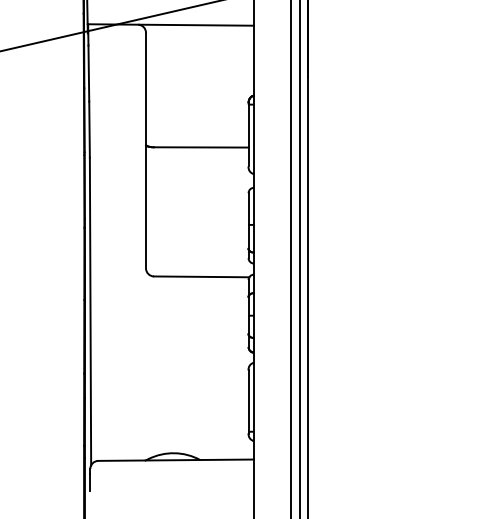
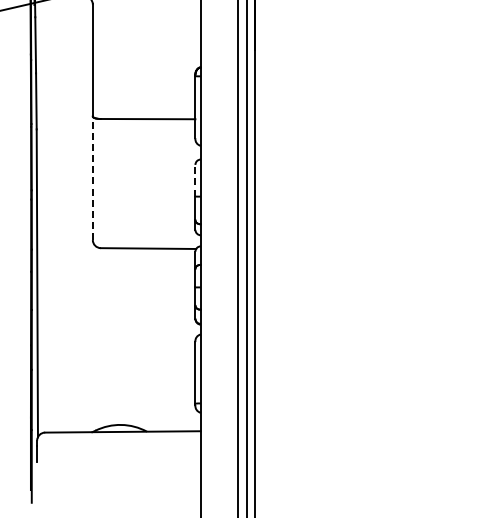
line: (146, 206) -> (93, 178), solid -> dashed
line: (248, 209) -> (195, 181), solid -> dashed

